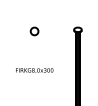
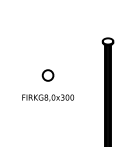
part: (34, 31) -> (47, 75), moved

